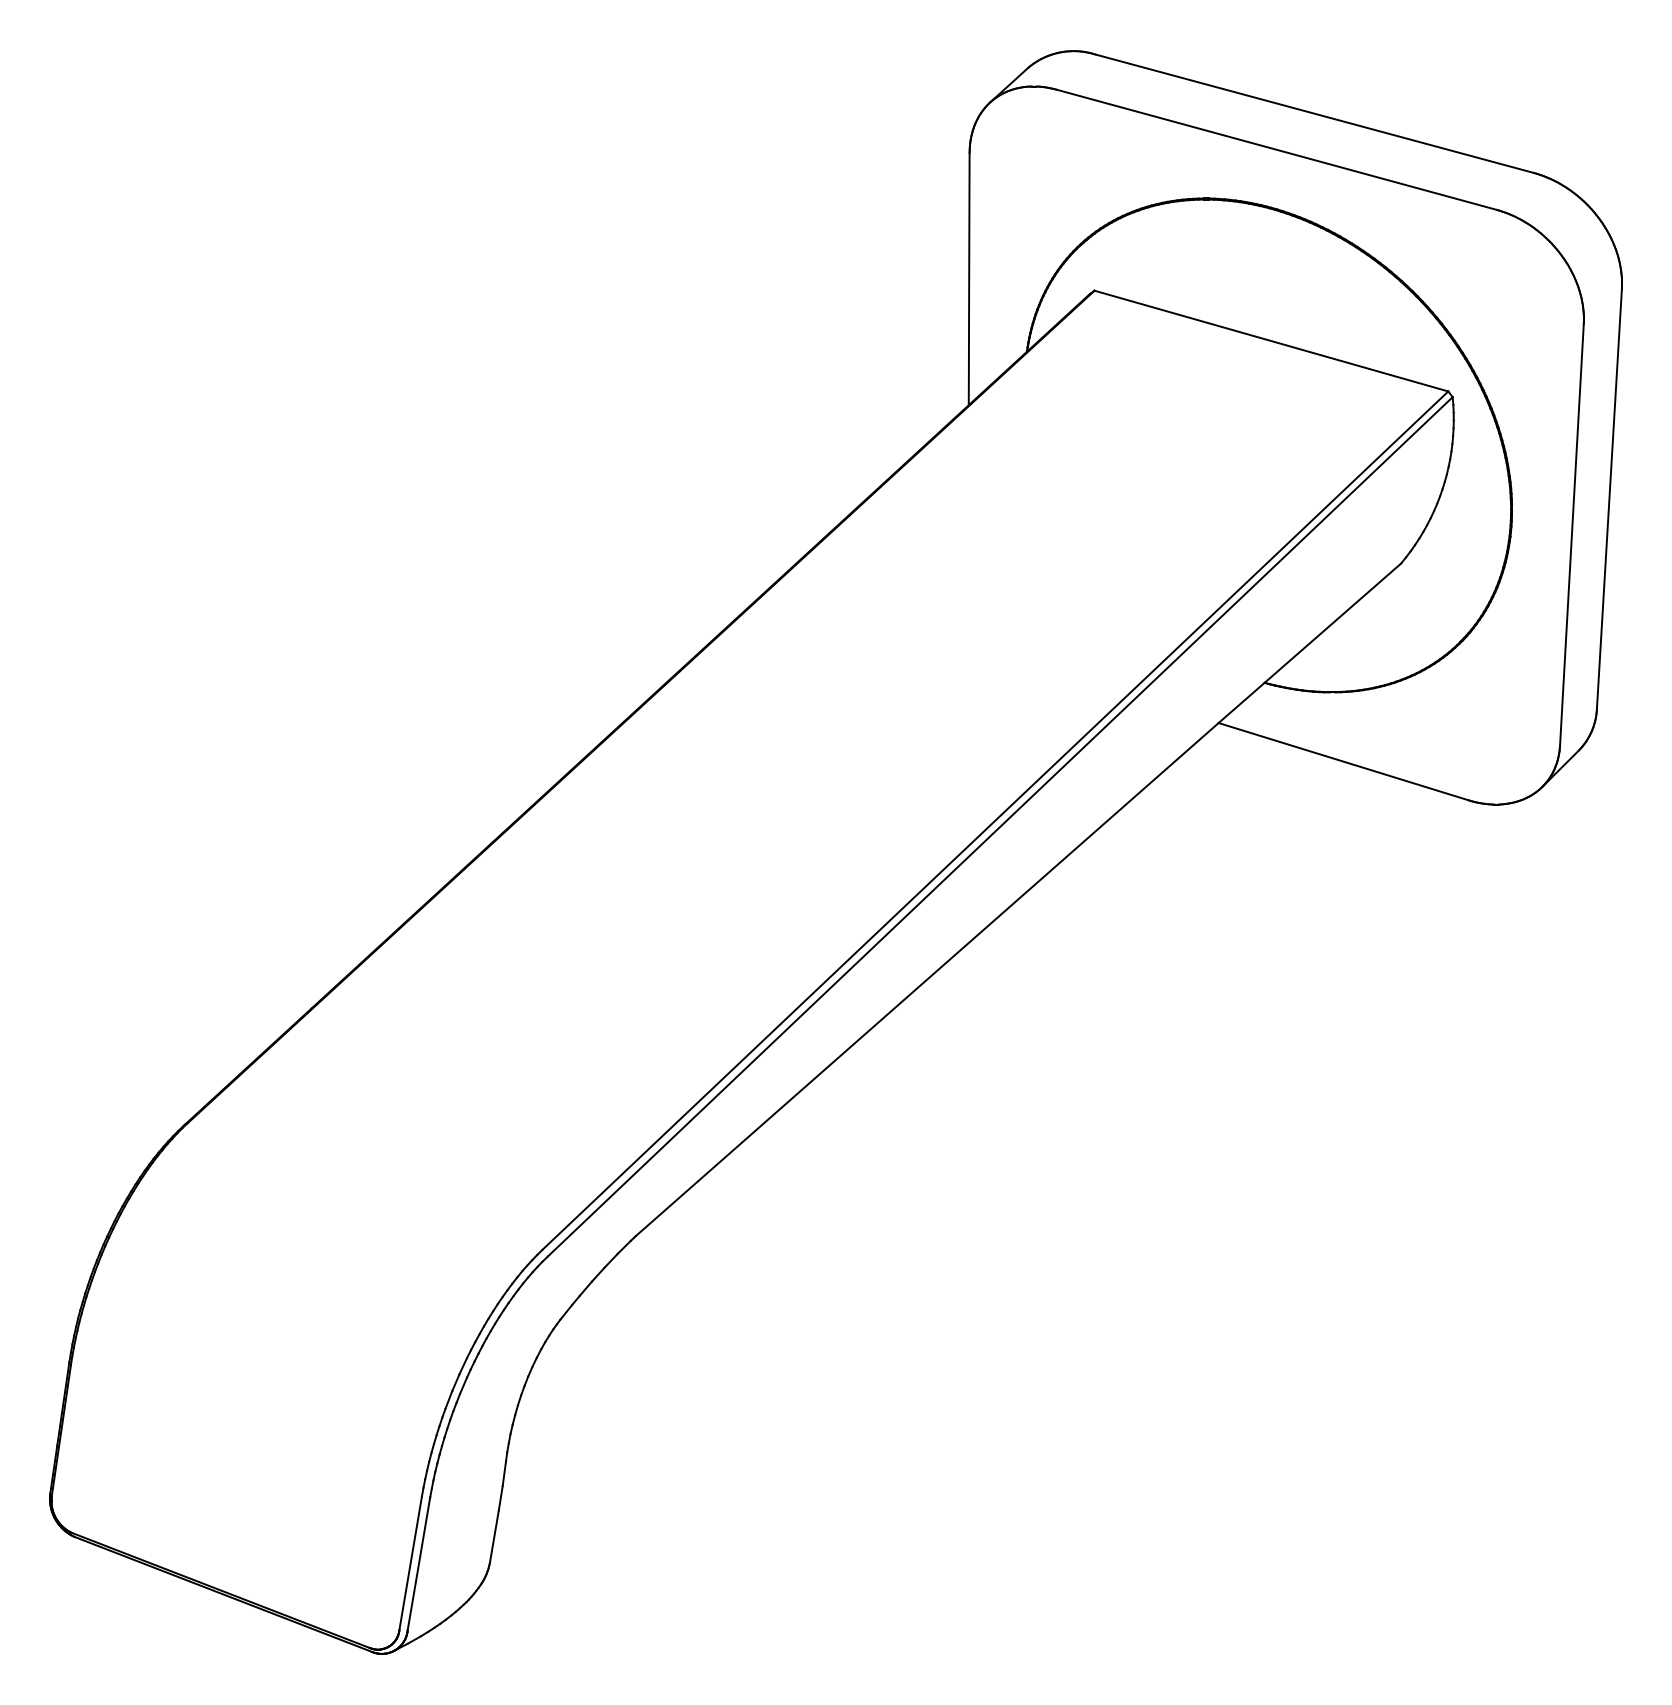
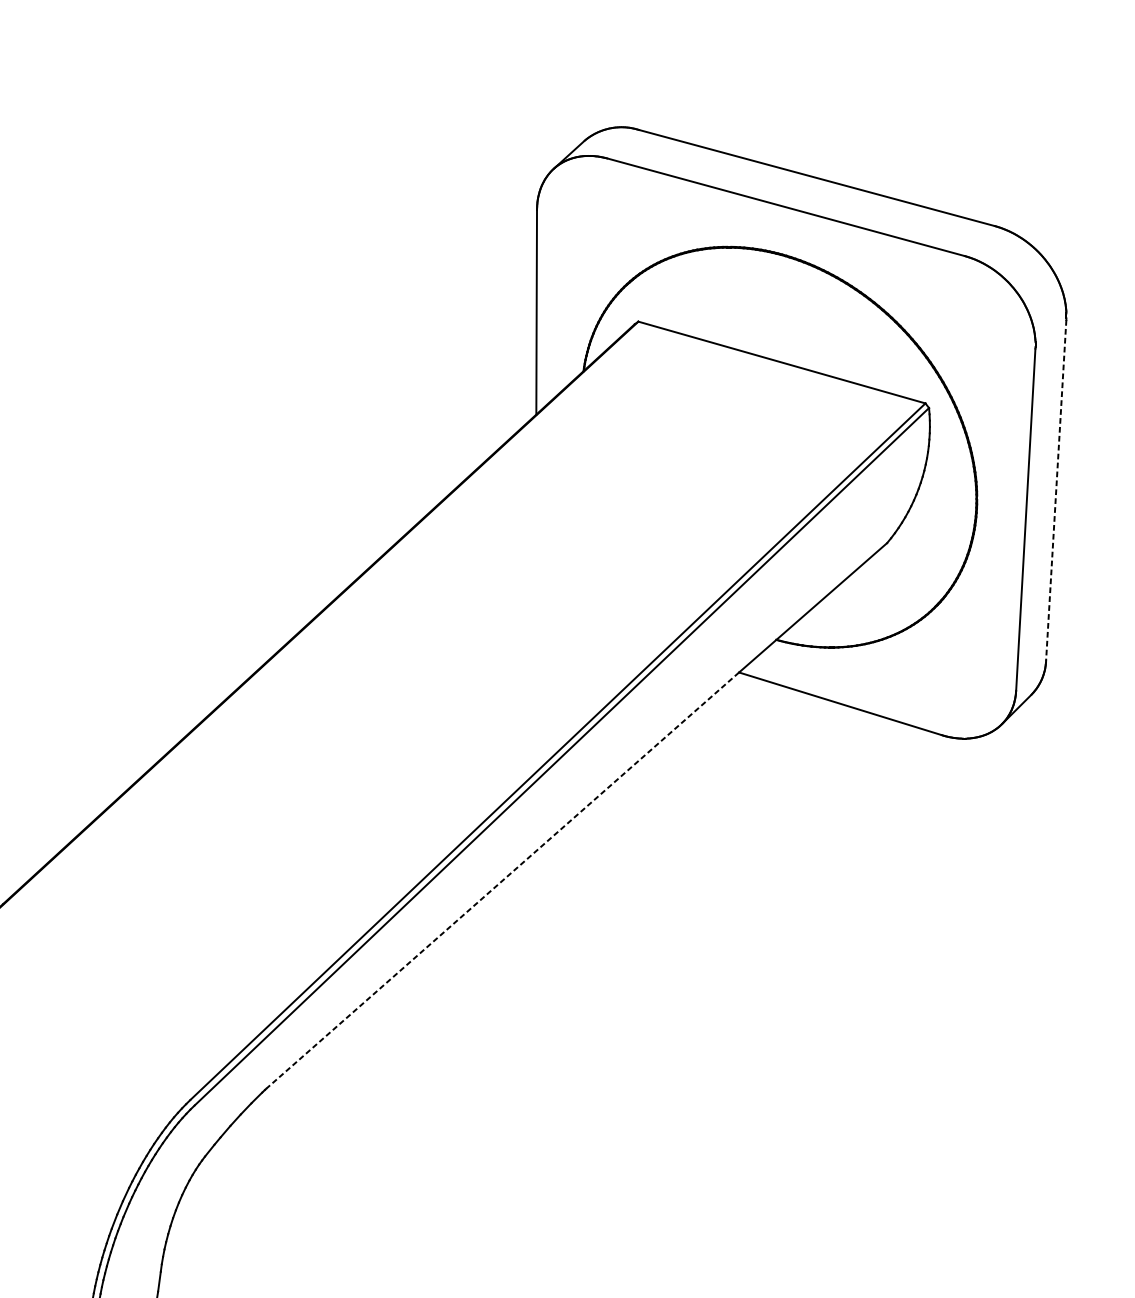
line: (1609, 499) -> (1056, 491), solid -> dashed
line: (926, 979) -> (502, 880), solid -> dashed

